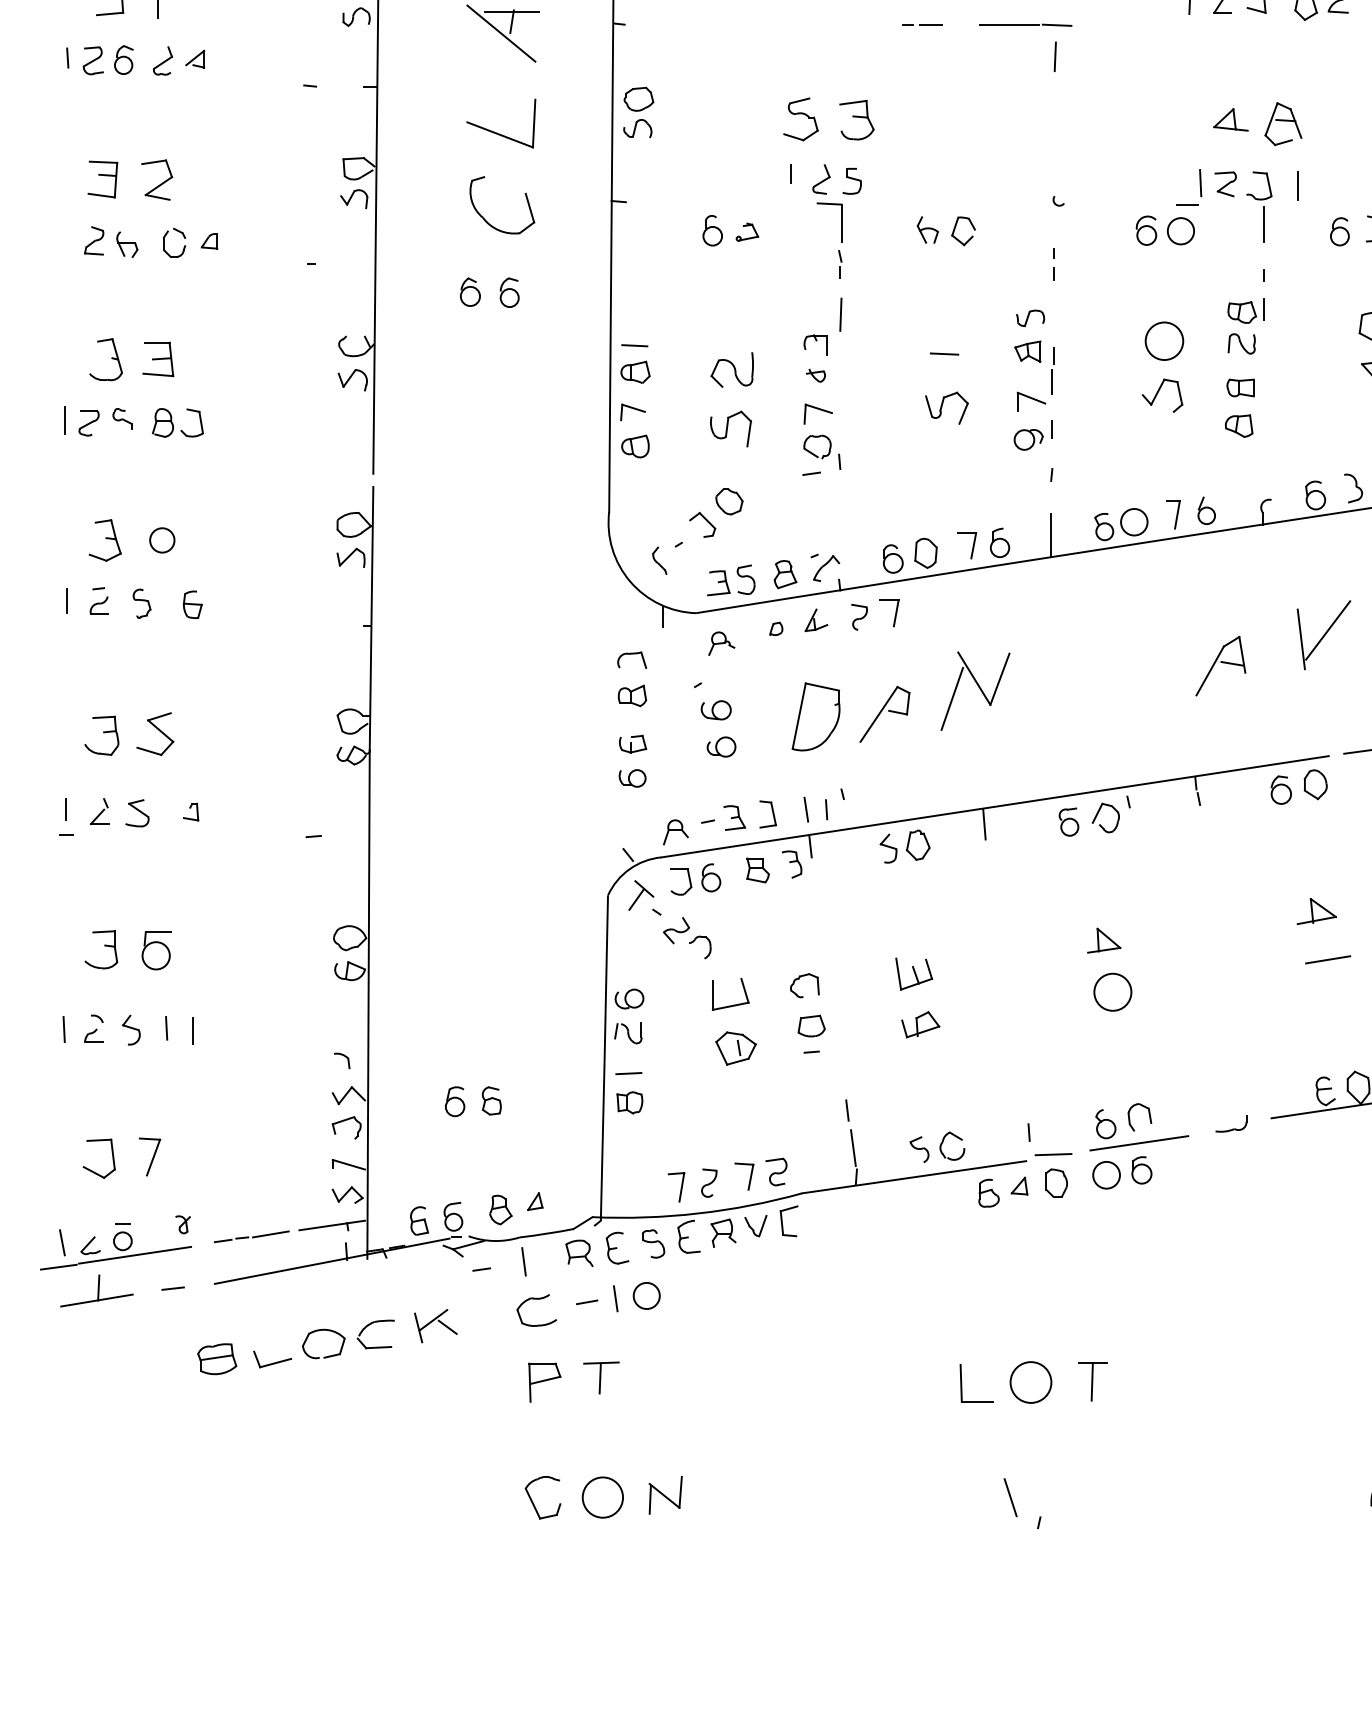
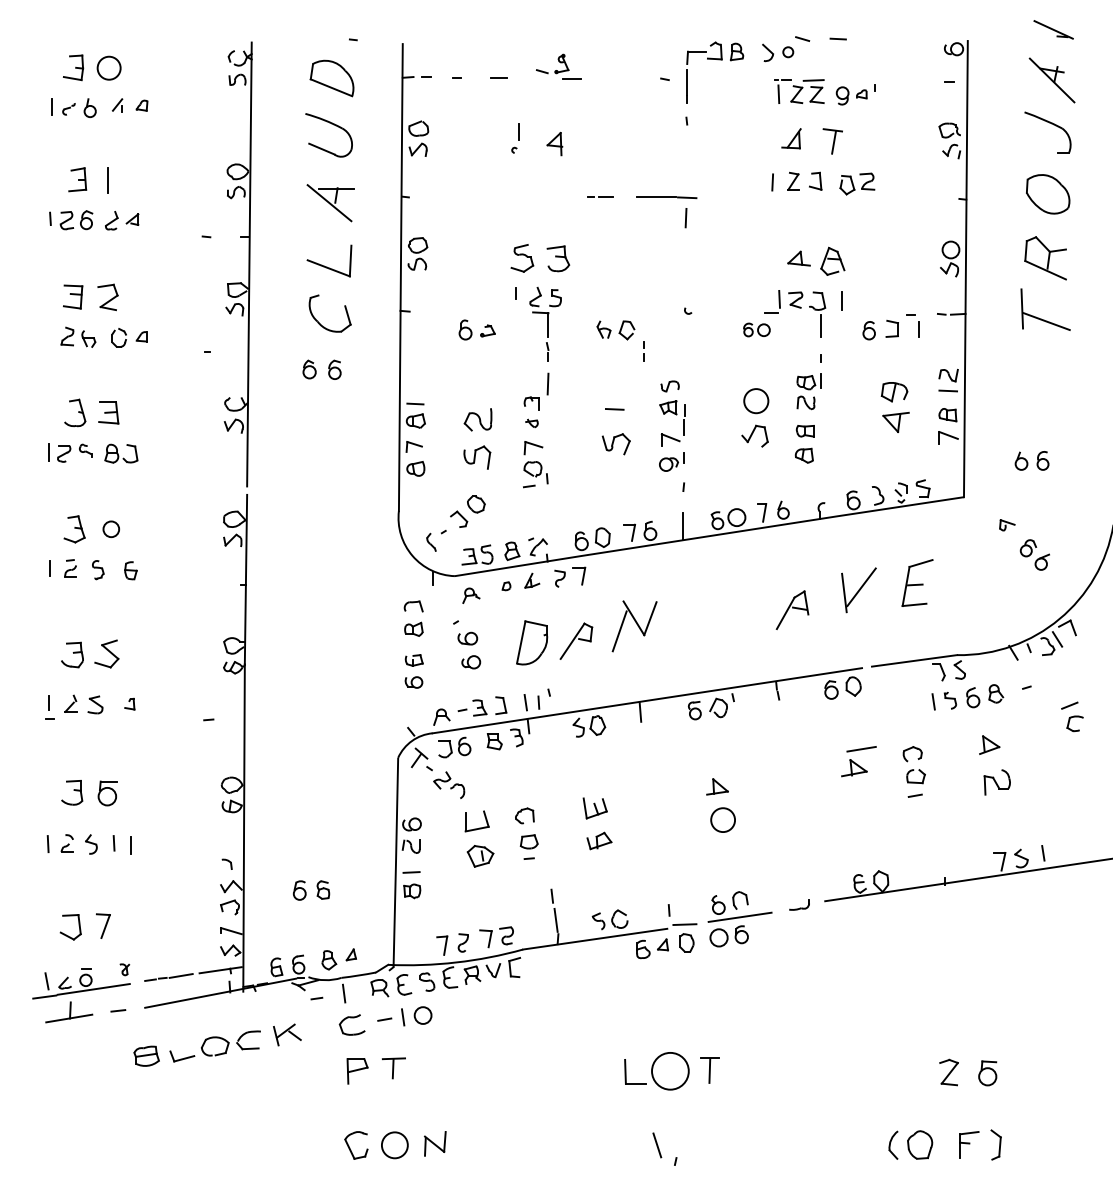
part: (1164, 229) -> (756, 329), size x0.7
line: (1052, 267) -> (643, 353), moved
line: (1327, 960) -> (861, 749), moved
circle: (1031, 1382) -> (670, 1071), size x1.4

